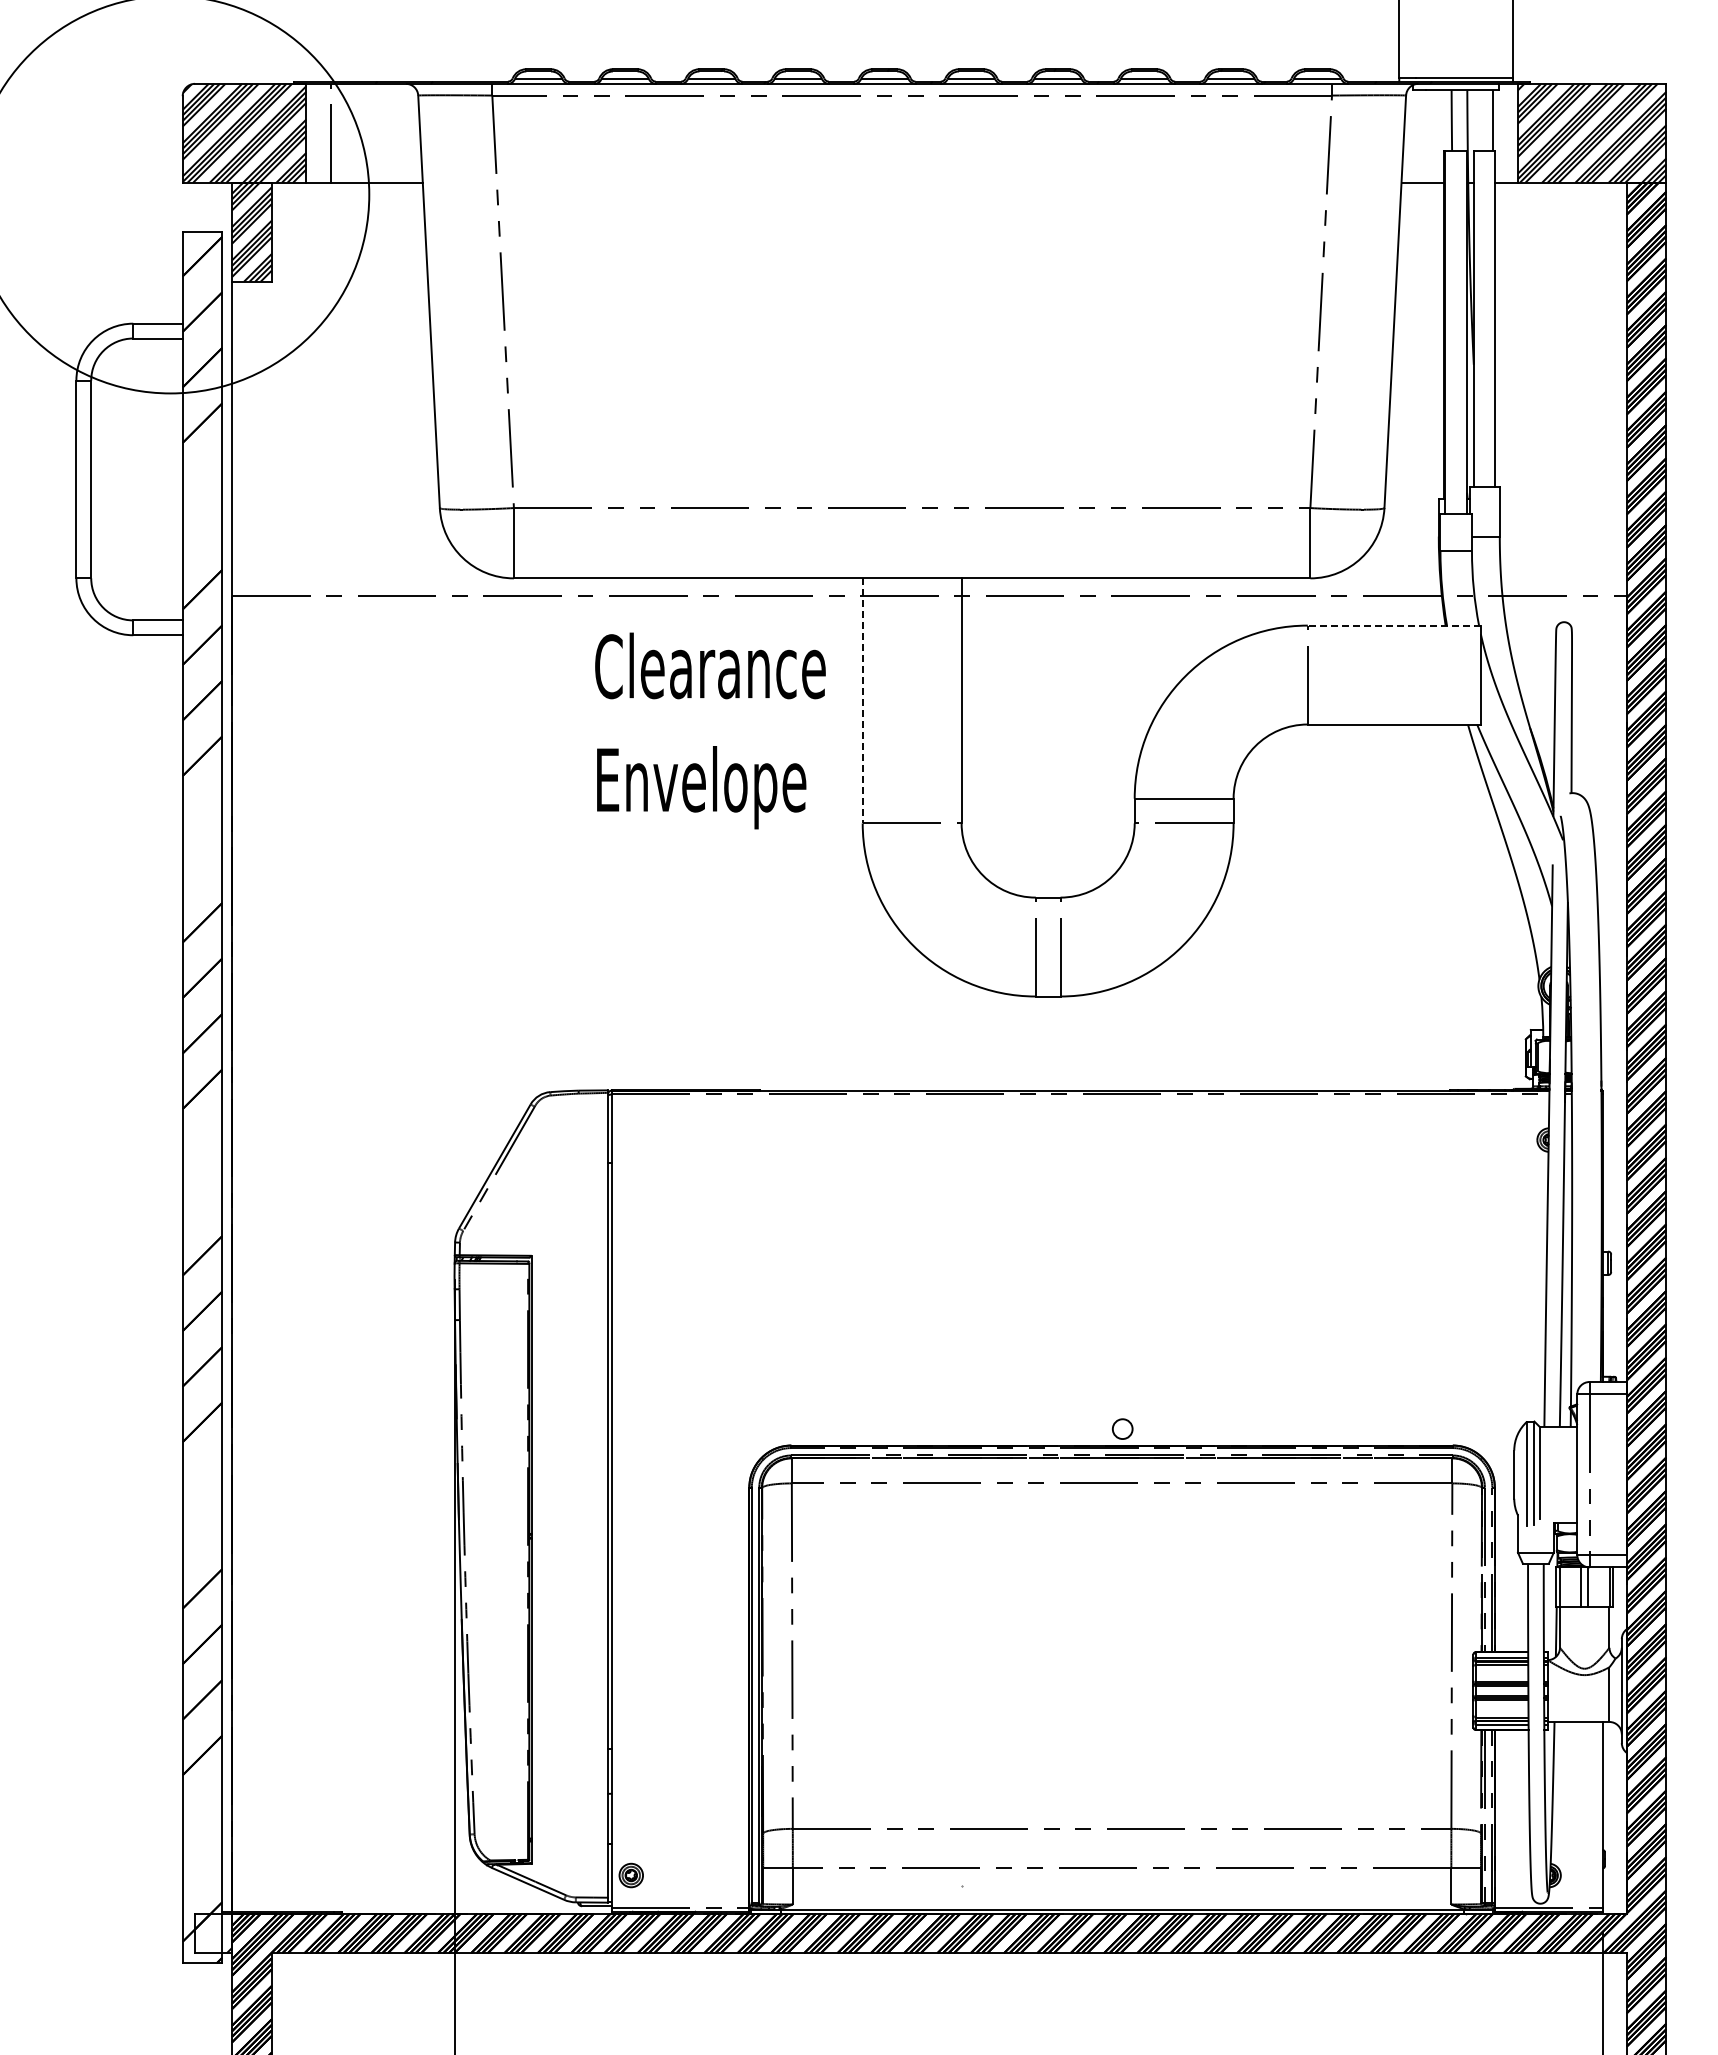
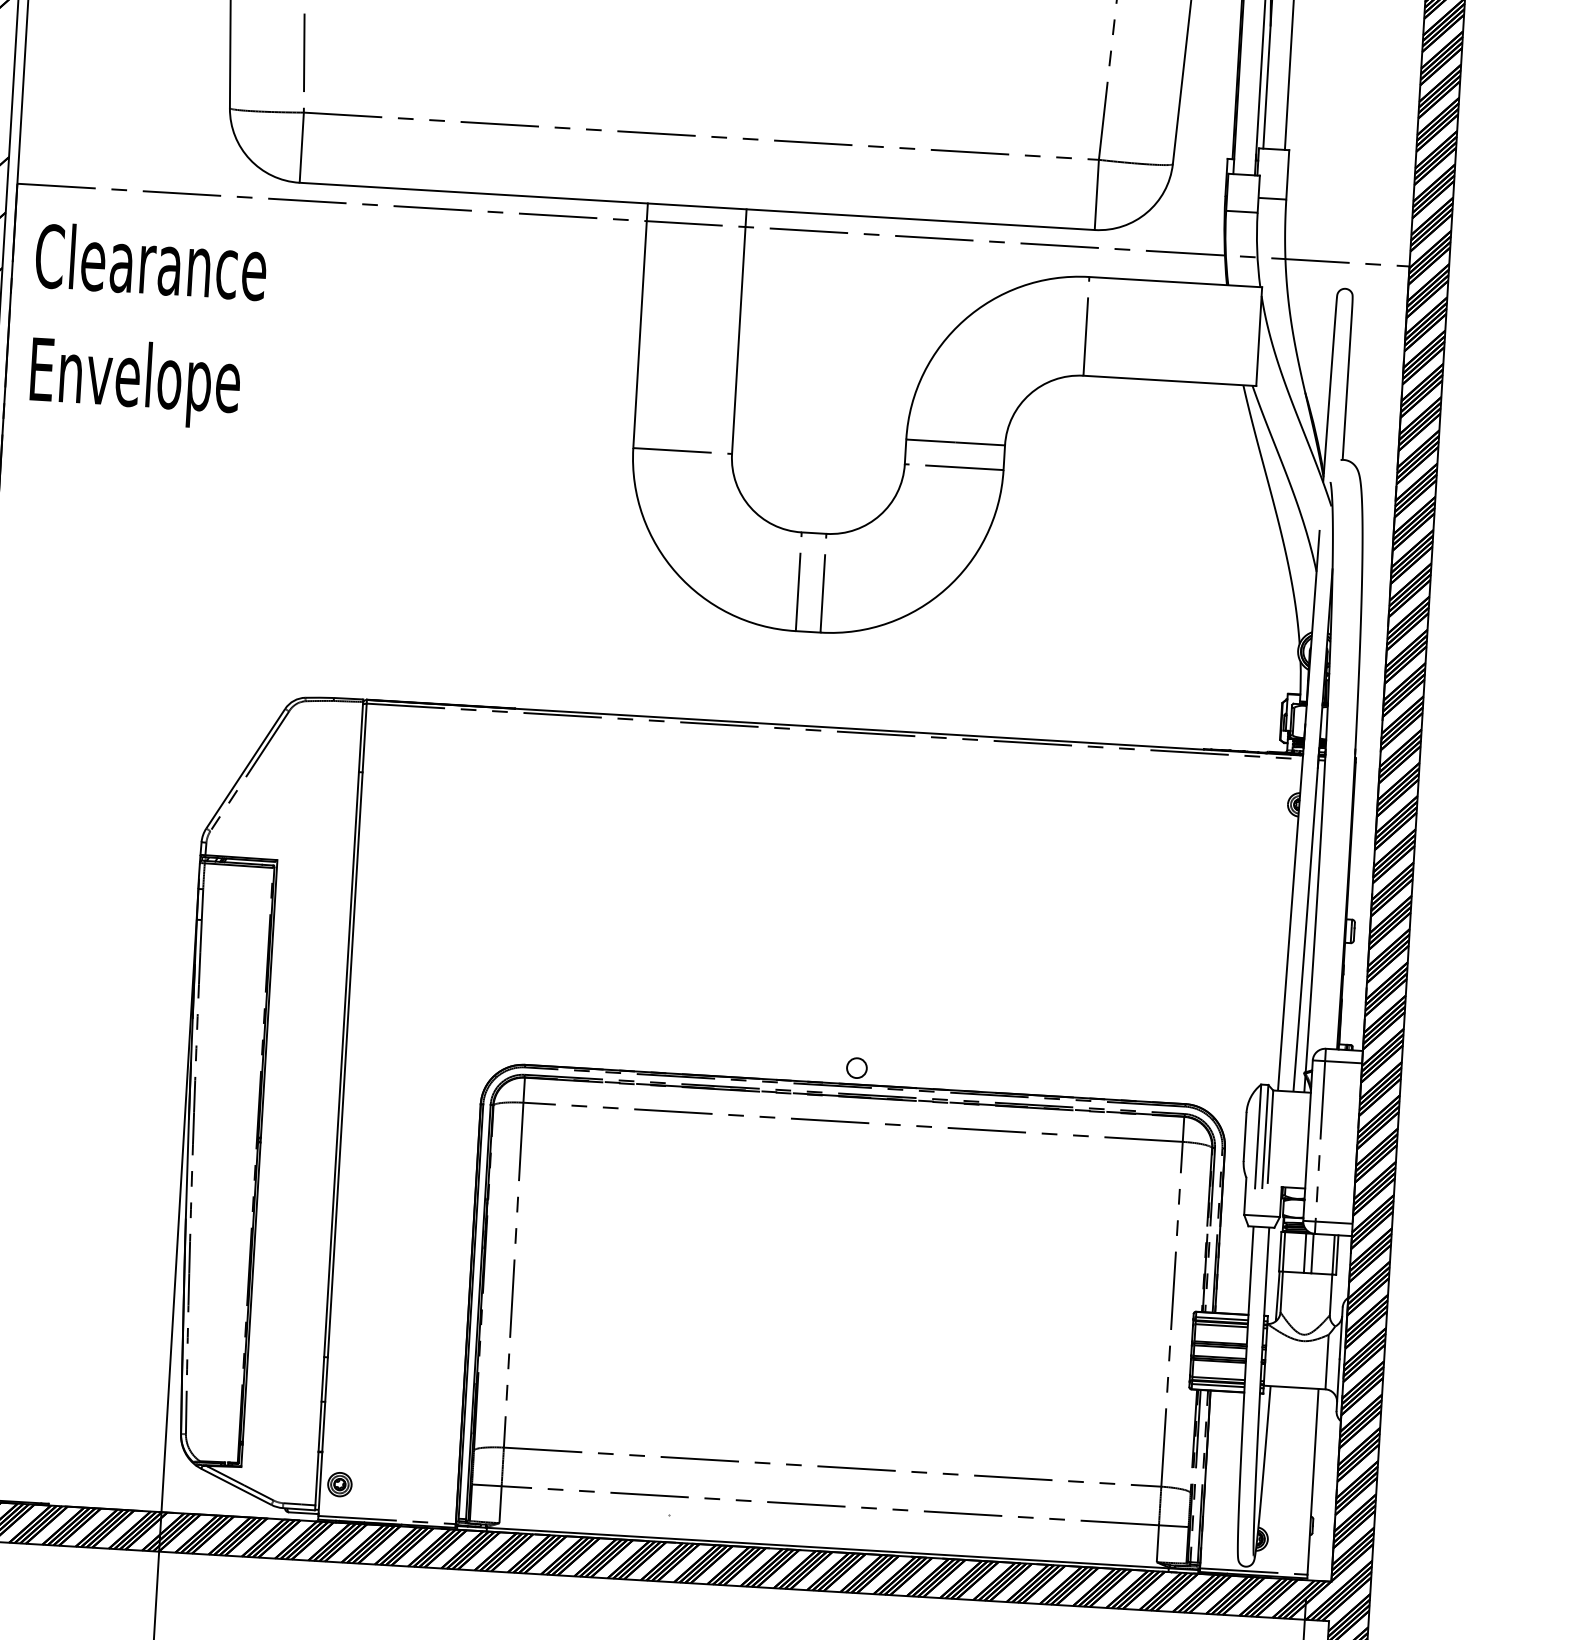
line: (1394, 625) -> (1175, 282), dashed -> solid
line: (862, 700) -> (640, 325), dashed -> solid
text: (710, 730) -> (147, 326), moved

